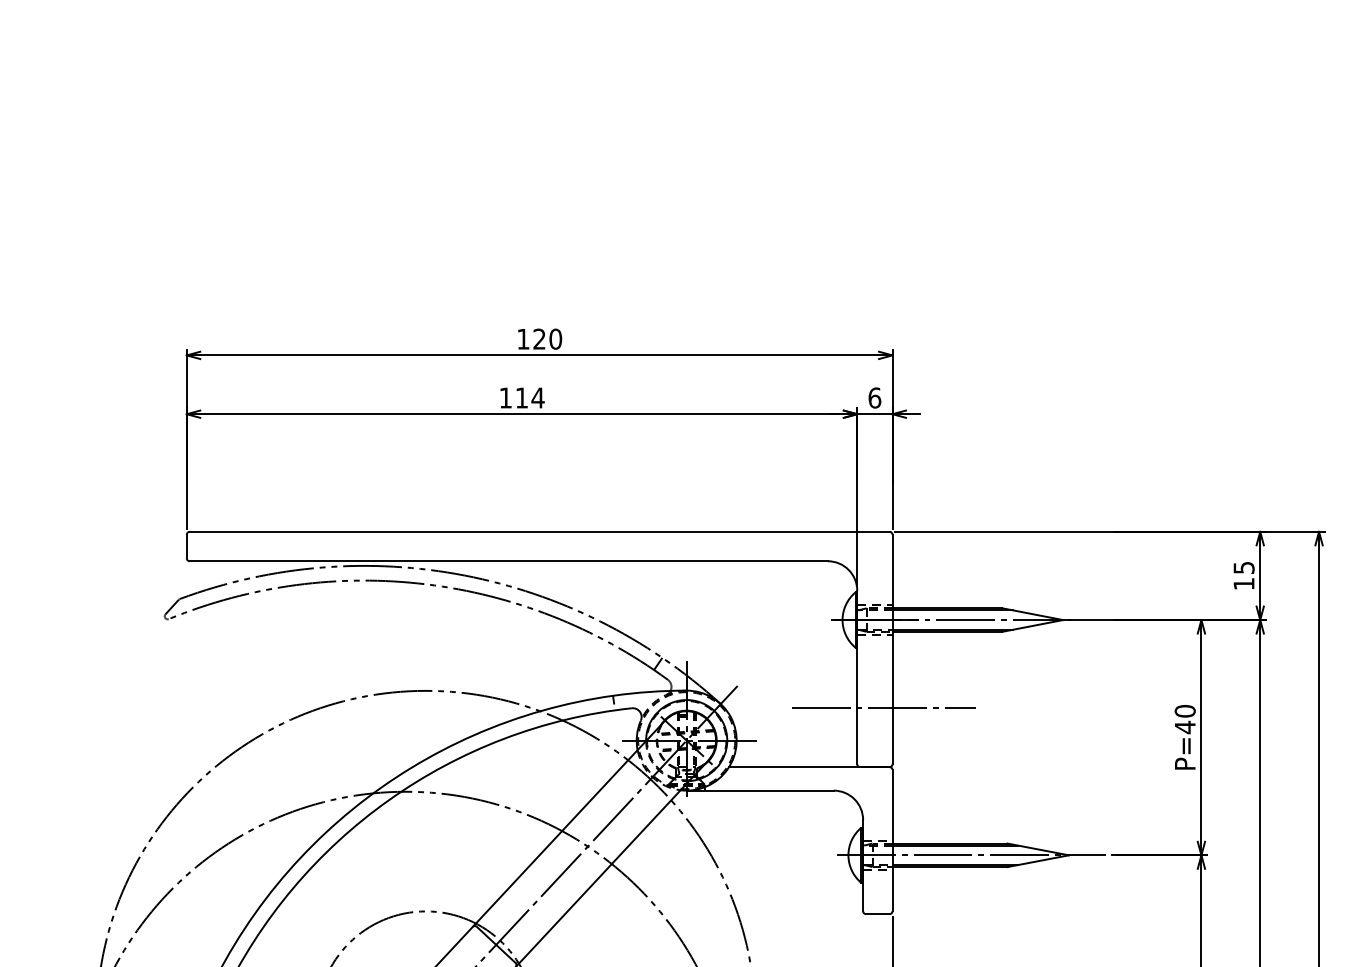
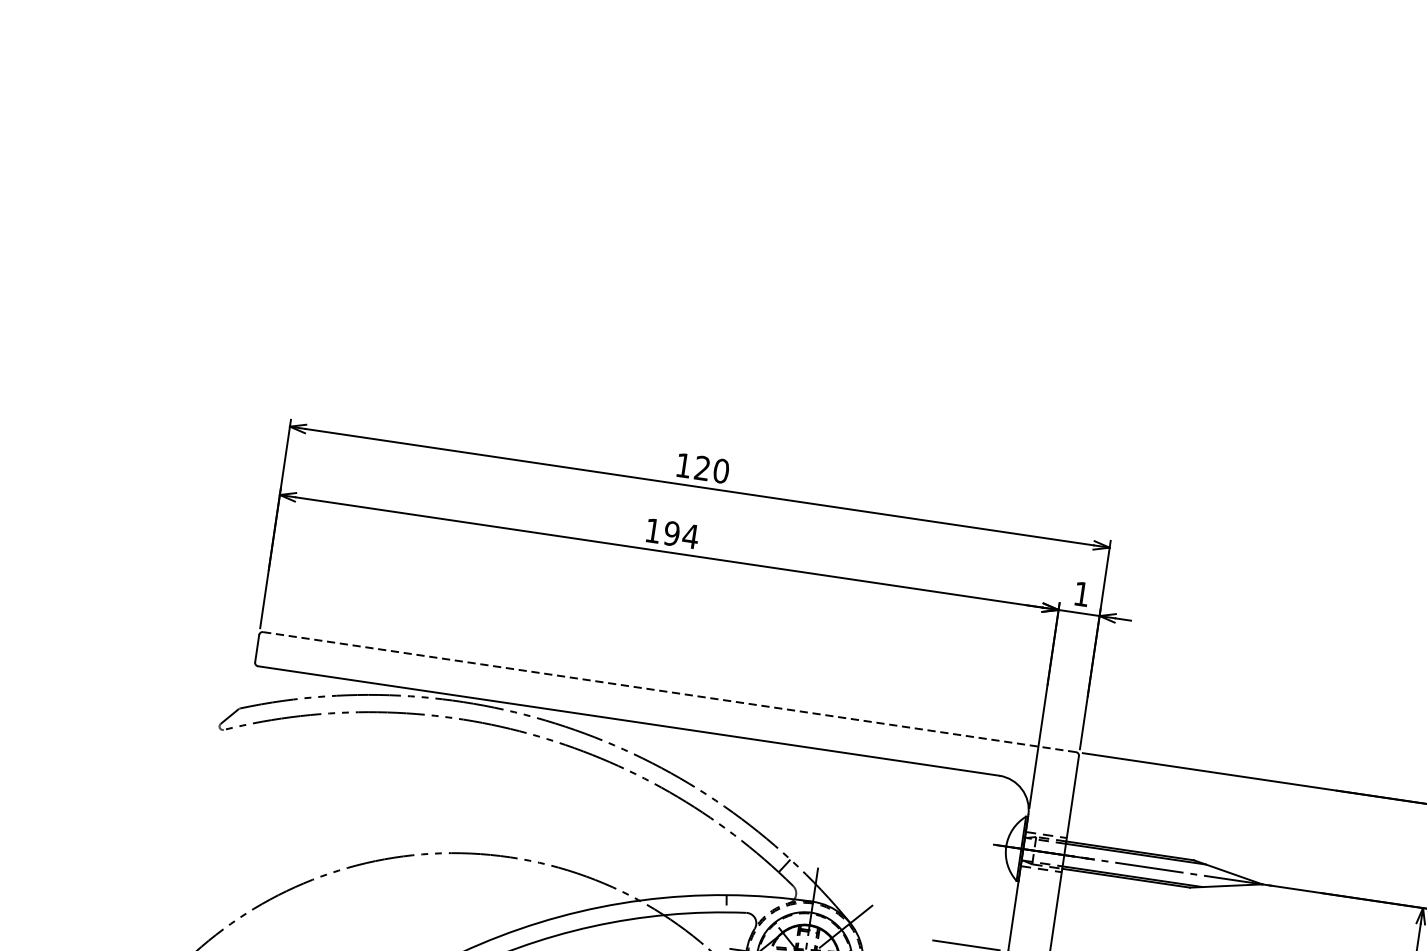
text: (521, 397) -> (671, 532), 114 -> 194
text: (874, 397) -> (1081, 593), 6 -> 1
line: (539, 531) -> (669, 691), solid -> dashed

